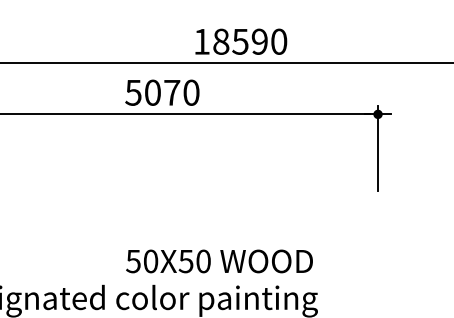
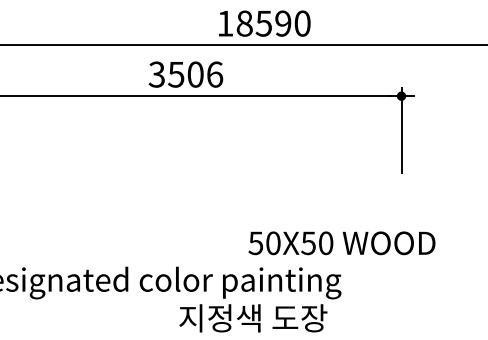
text: (163, 92) -> (186, 74), 5070 -> 3506
text: (219, 261) -> (341, 243), moved

